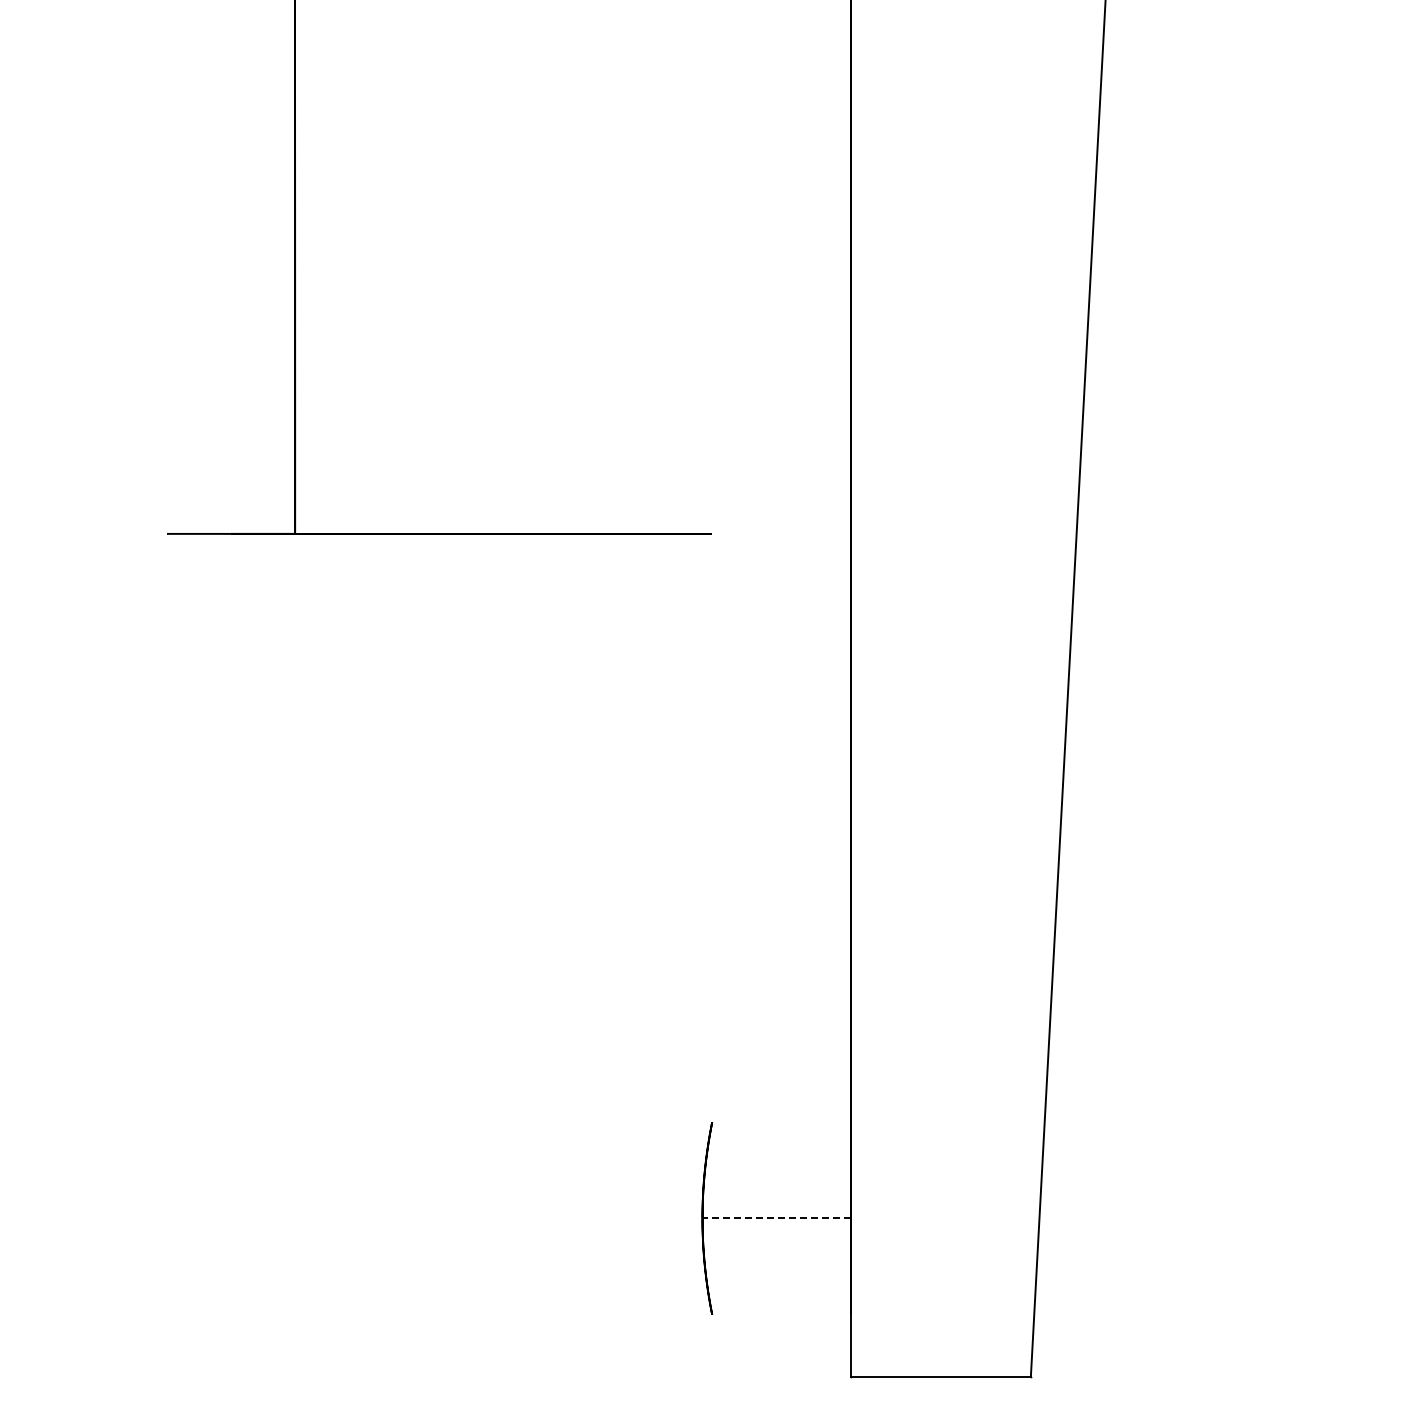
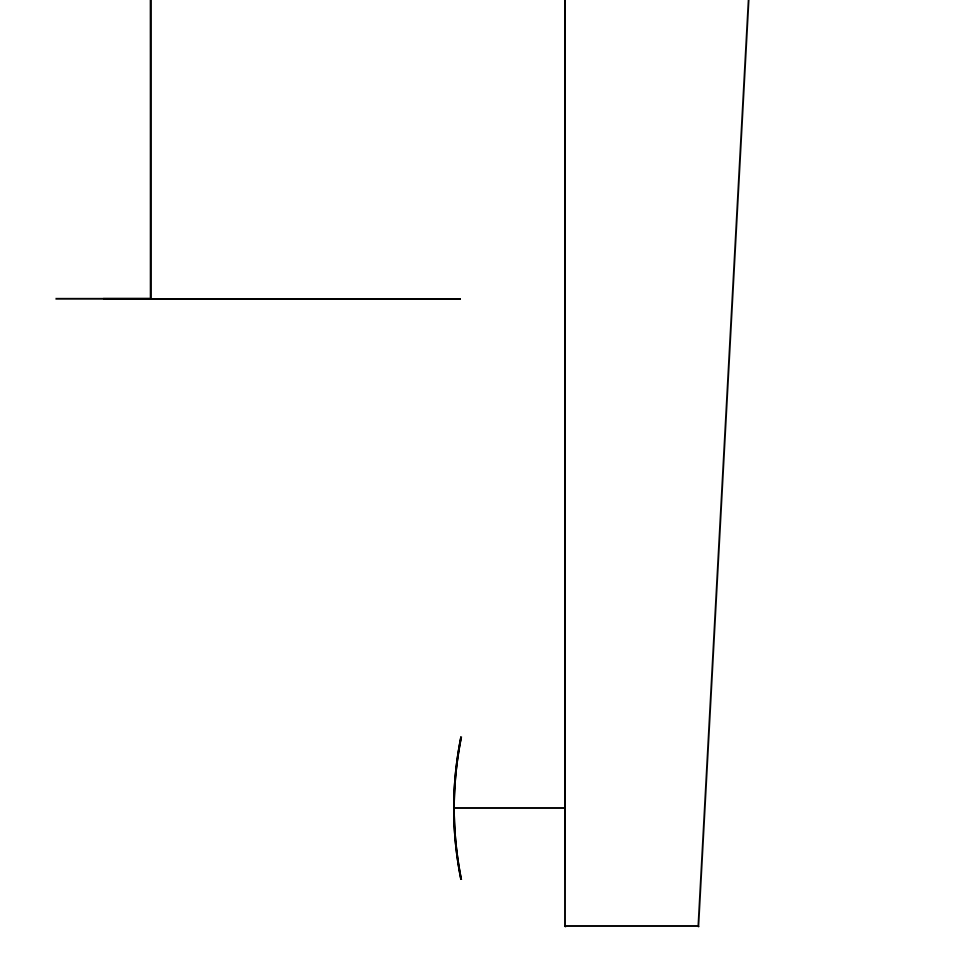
line: (776, 1218) -> (509, 808), dashed -> solid

